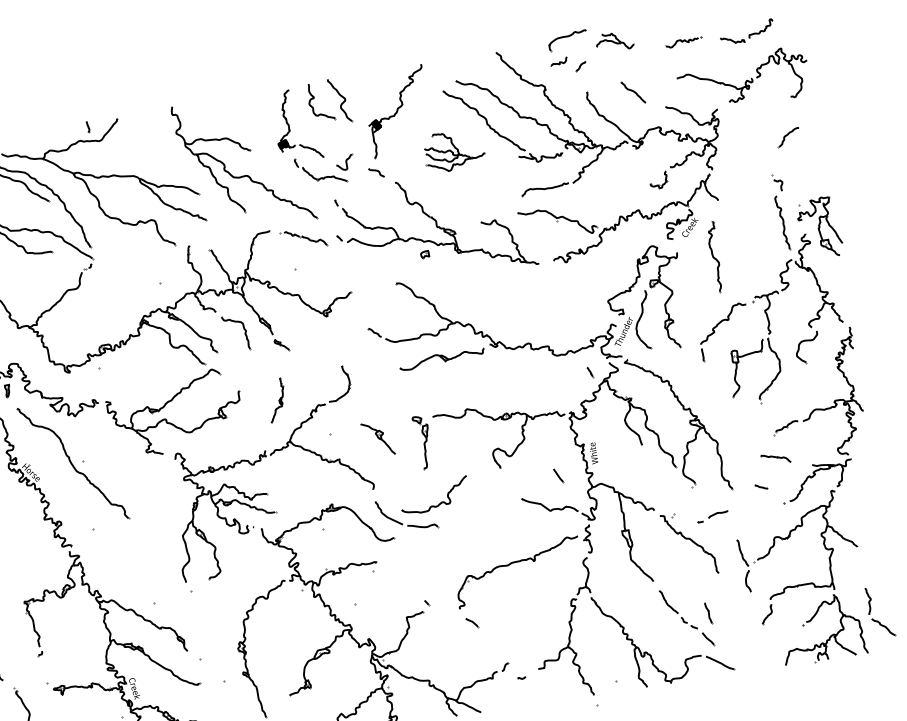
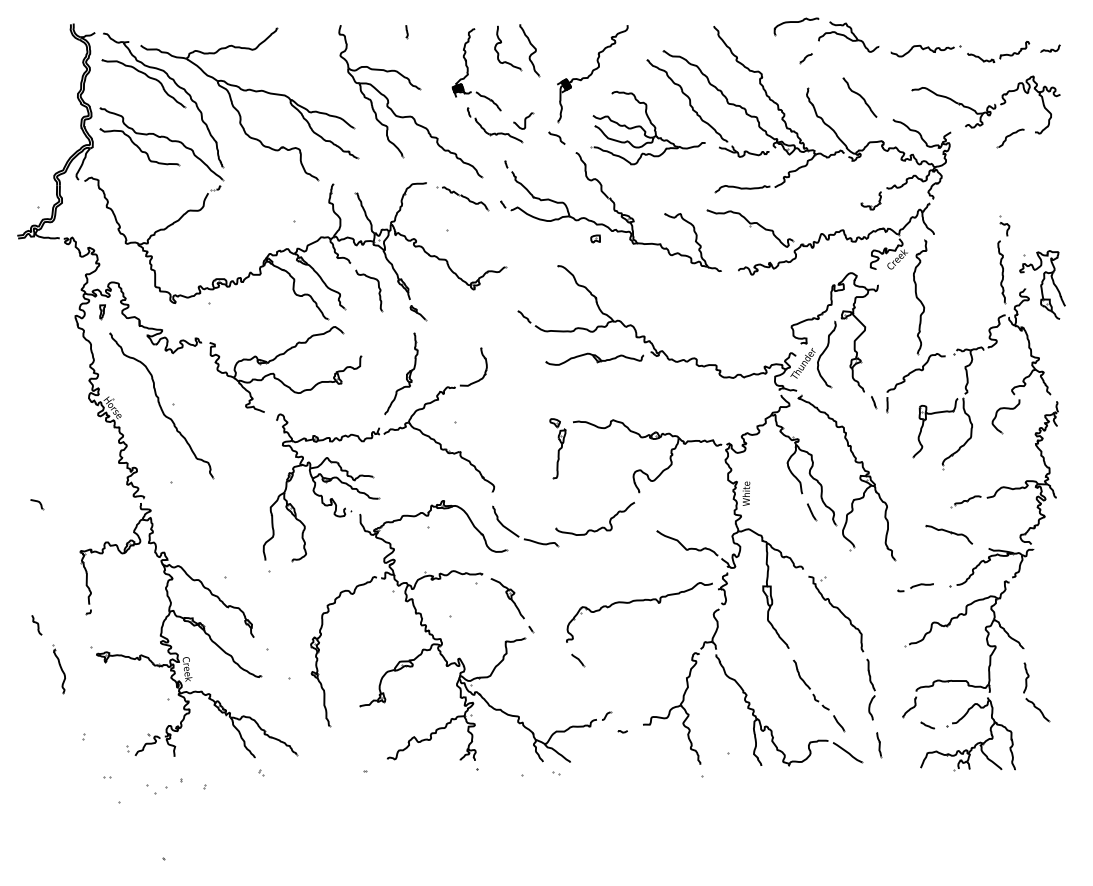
part: (614, 41) -> (848, 36), size x1.43
part: (683, 41) -> (925, 50), size x1.67
curve: (559, 61) -> (1051, 48), moved
part: (633, 92) -> (859, 97), size x1.43
part: (87, 127) -> (406, 32), moved
part: (788, 137) -> (1010, 138), moved
part: (453, 150) -> (647, 128), size x1.67
part: (715, 257) -> (920, 297), size x1.43
line: (590, 372) -> (874, 402), moved
part: (276, 400) -> (401, 373), size x1.67
part: (377, 439) -> (507, 598), moved
part: (776, 458) -> (949, 534), size x1.43
line: (559, 475) -> (812, 512), moved
line: (761, 486) -> (927, 725), moved
part: (440, 502) -> (600, 527), moved
part: (712, 516) -> (915, 587), moved
part: (744, 565) -> (870, 689), moved
part: (708, 613) -> (879, 745), moved
part: (877, 620) -> (1032, 701), moved

